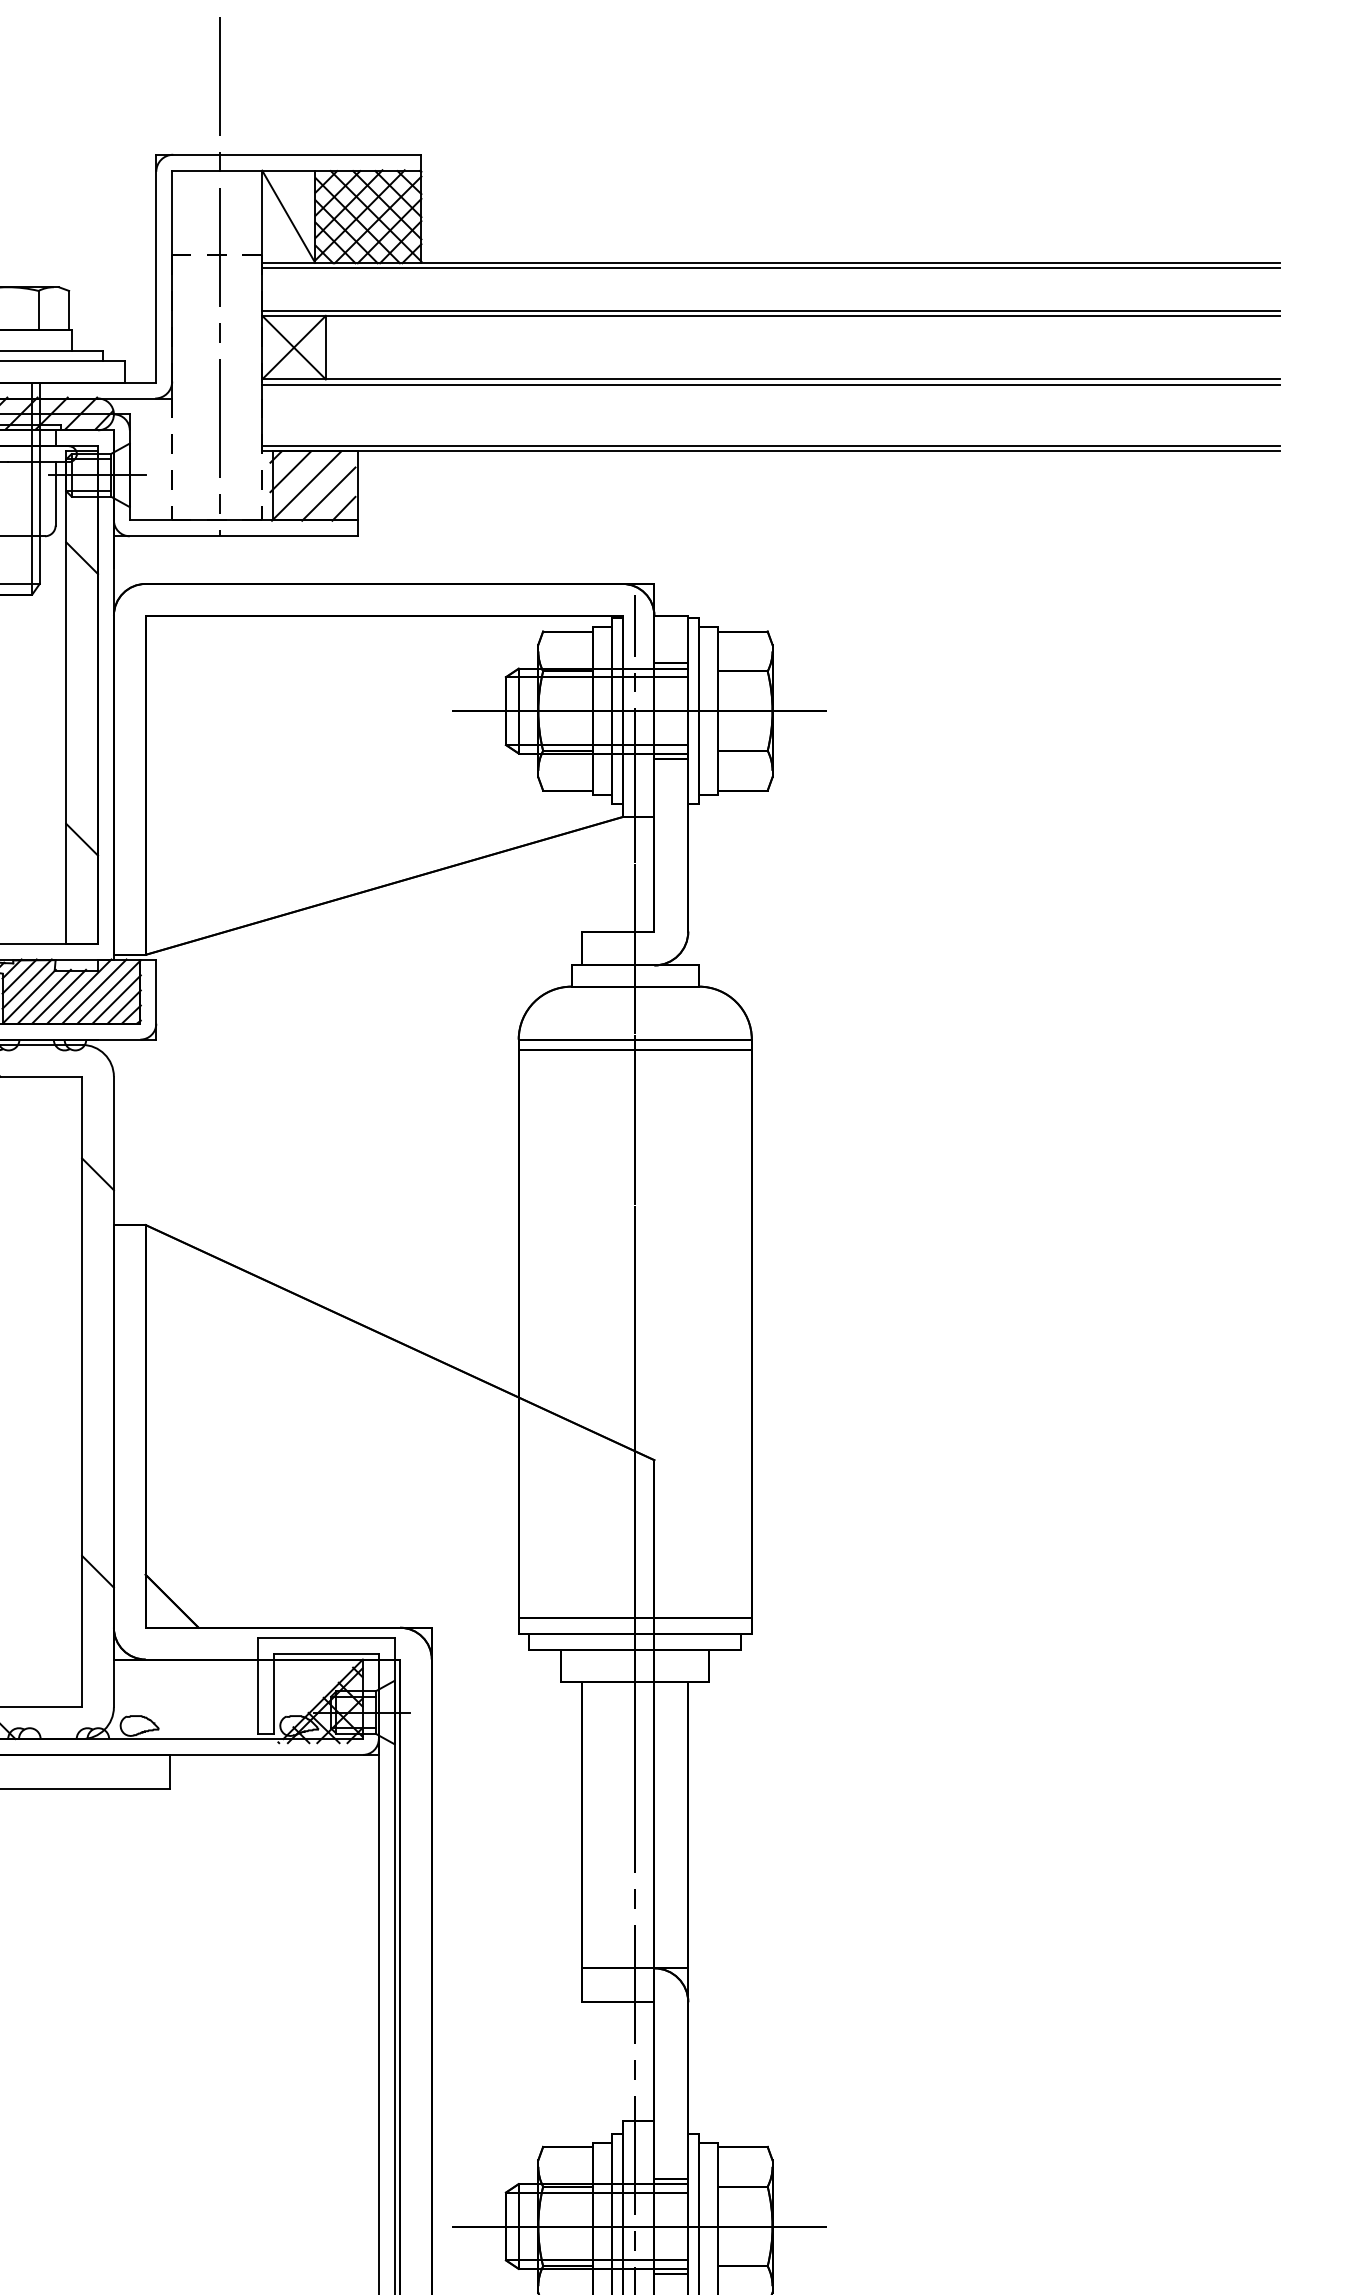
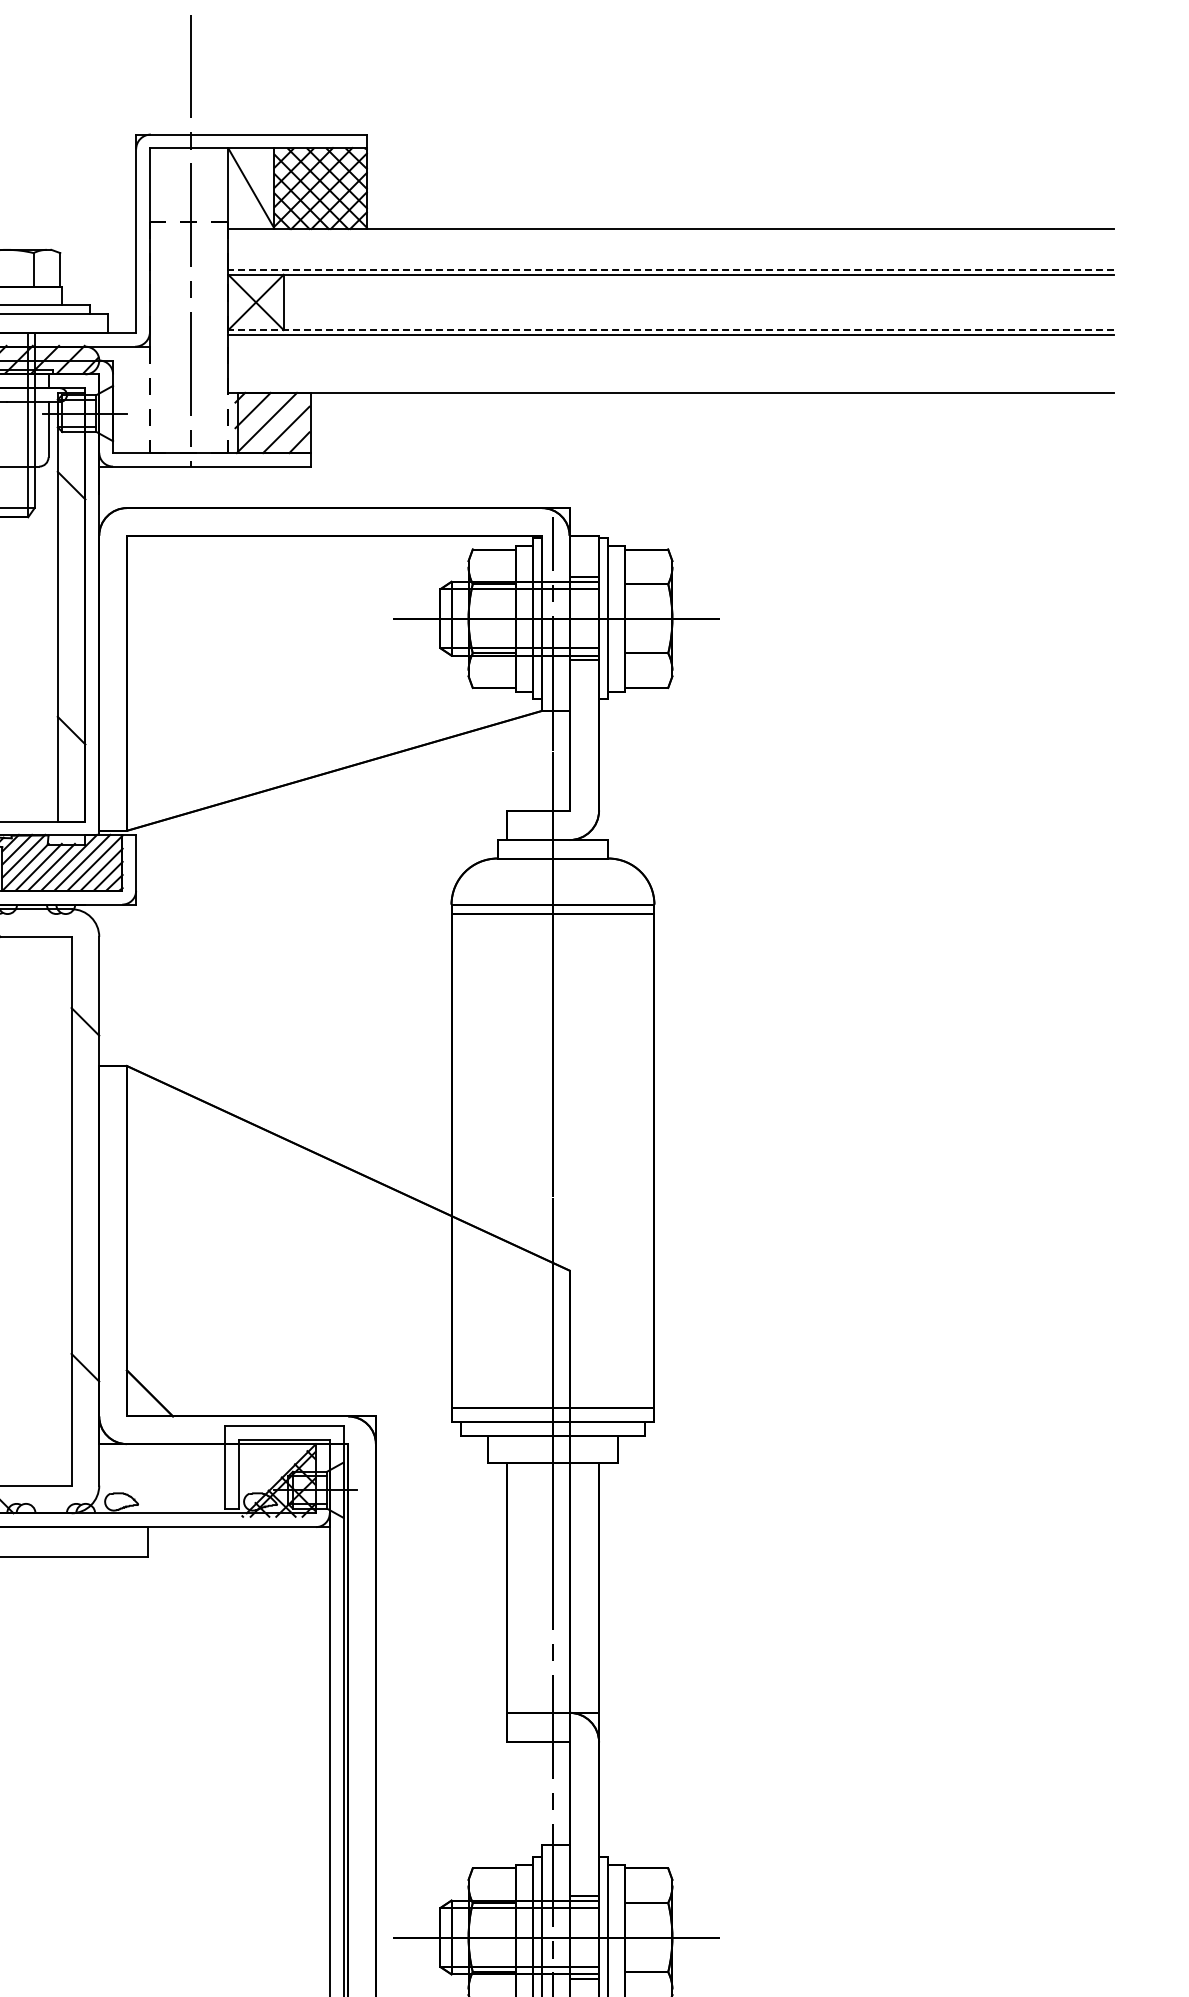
line: (770, 268) -> (670, 233), removed
line: (771, 310) -> (671, 270), solid -> dashed
line: (771, 379) -> (671, 330), solid -> dashed
line: (770, 446) -> (670, 388), removed

